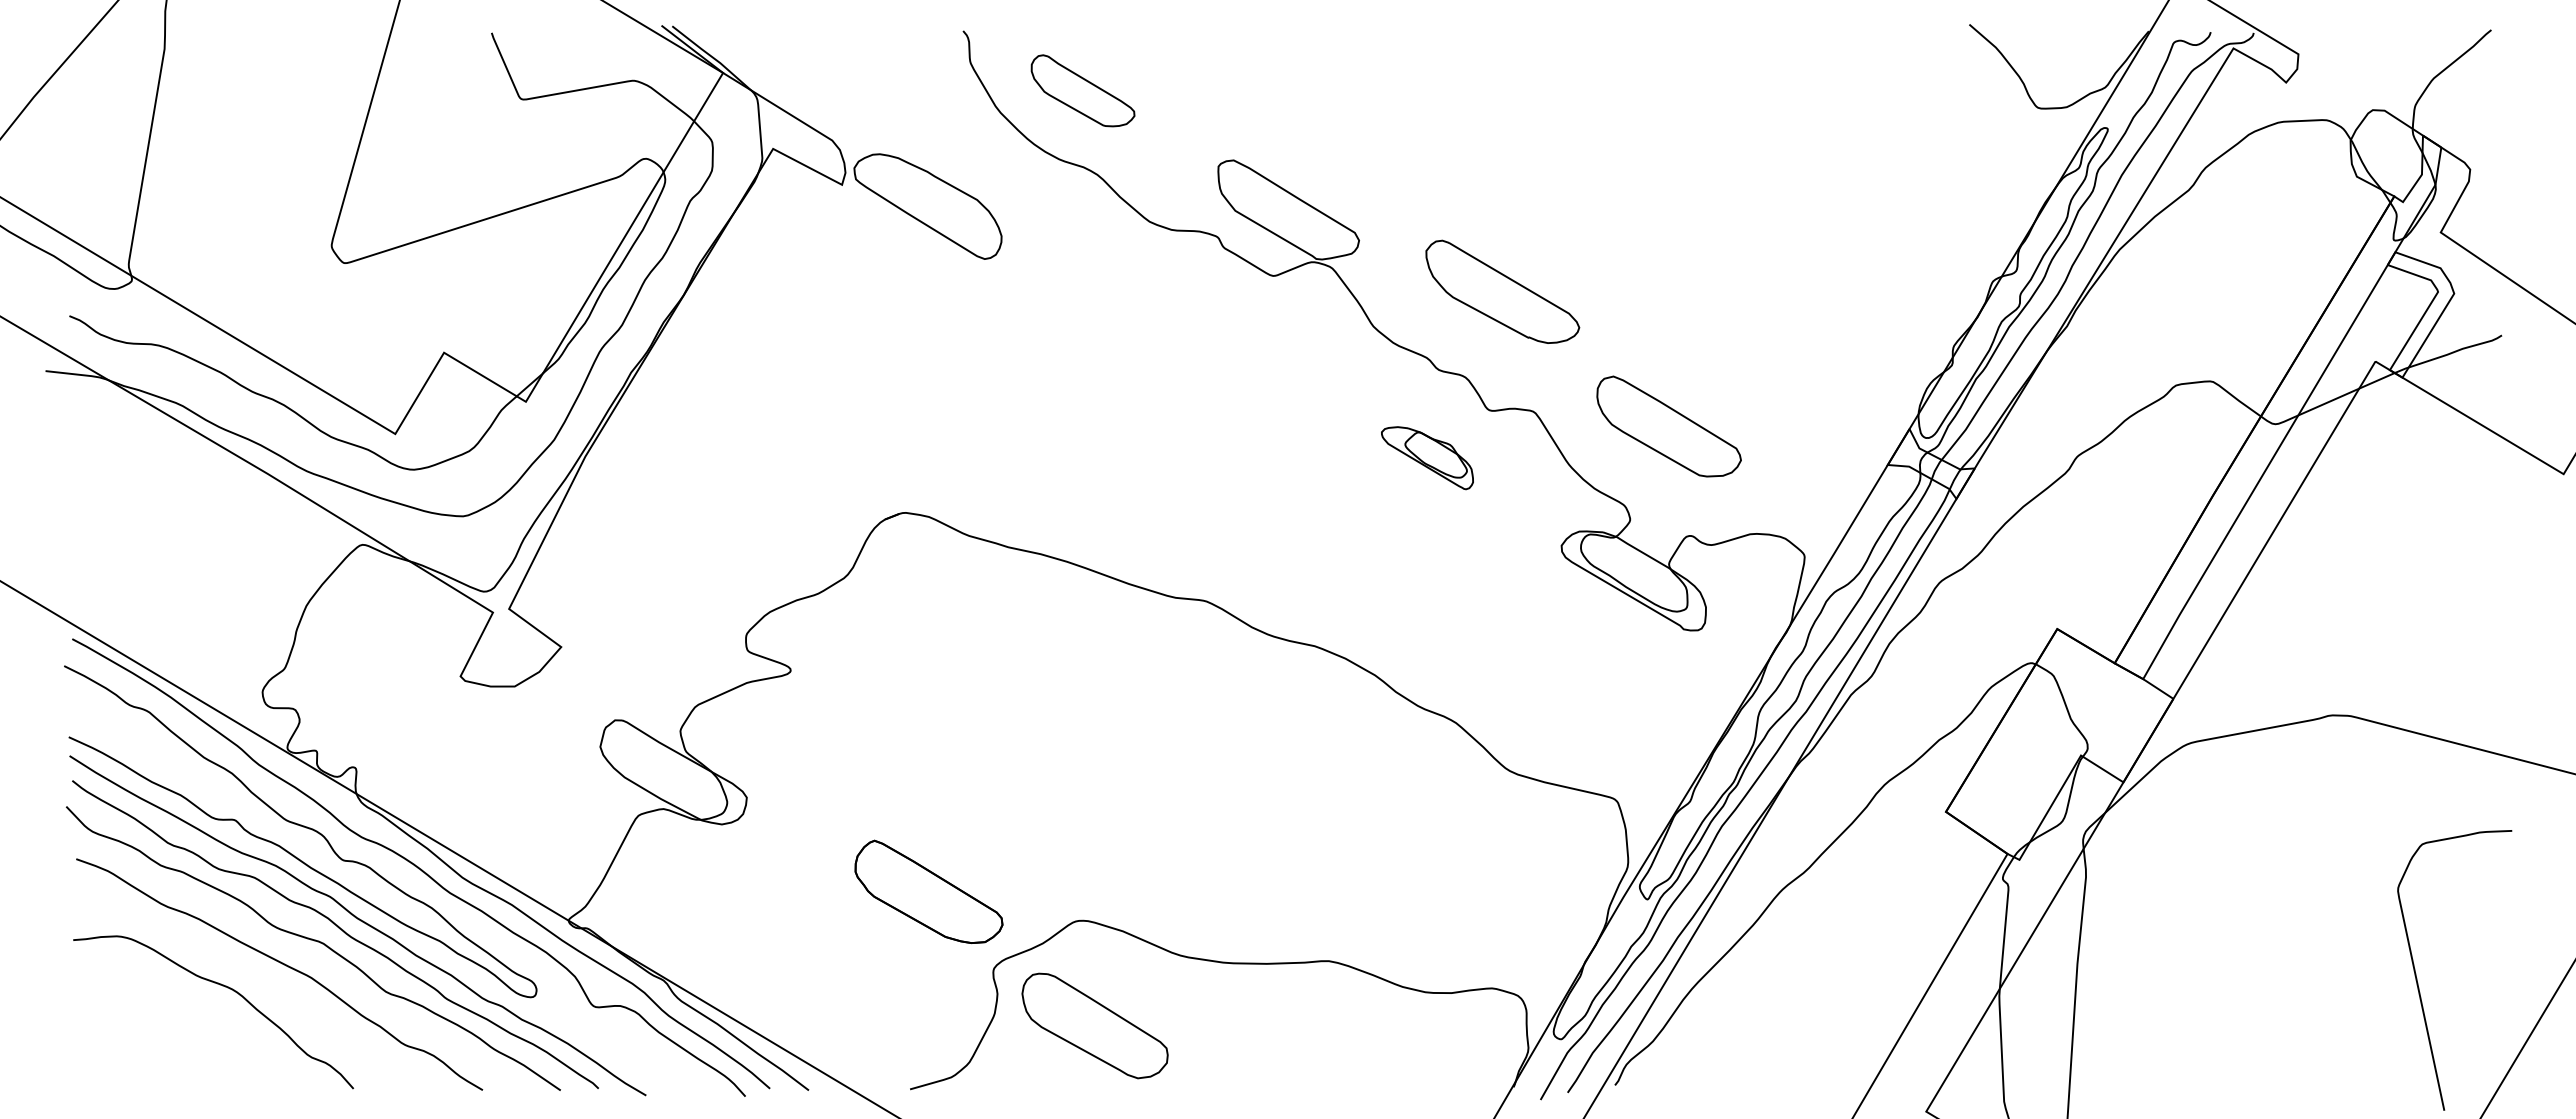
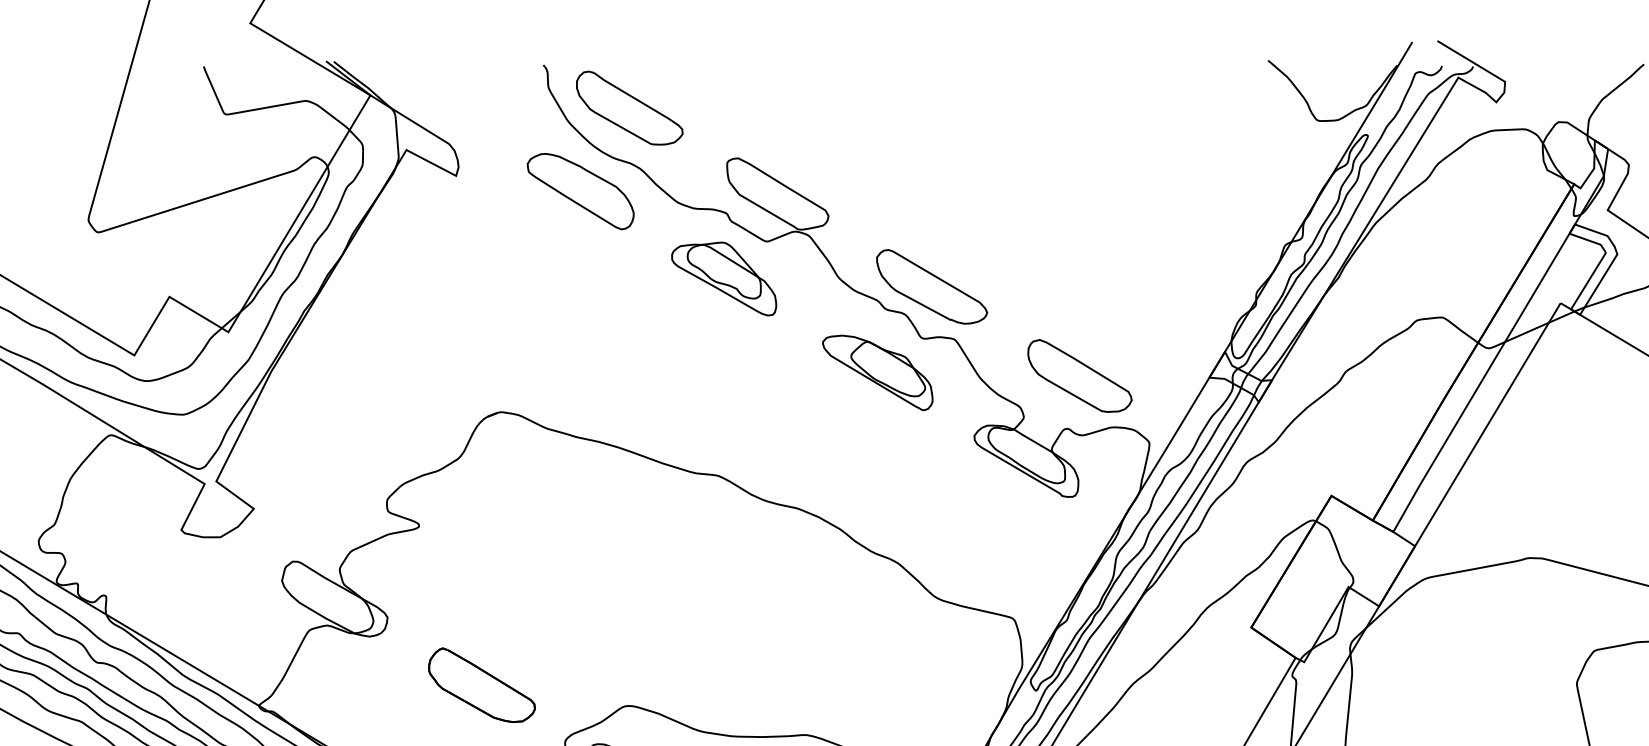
part: (1082, 90) -> (629, 107), size x1.43
part: (927, 206) -> (580, 191), moved
part: (1502, 291) -> (931, 286), moved
part: (1214, 327) -> (724, 278), added
part: (1668, 426) -> (1079, 375), moved
part: (1427, 457) -> (877, 372), size x1.67
part: (928, 891) -> (481, 684), moved

